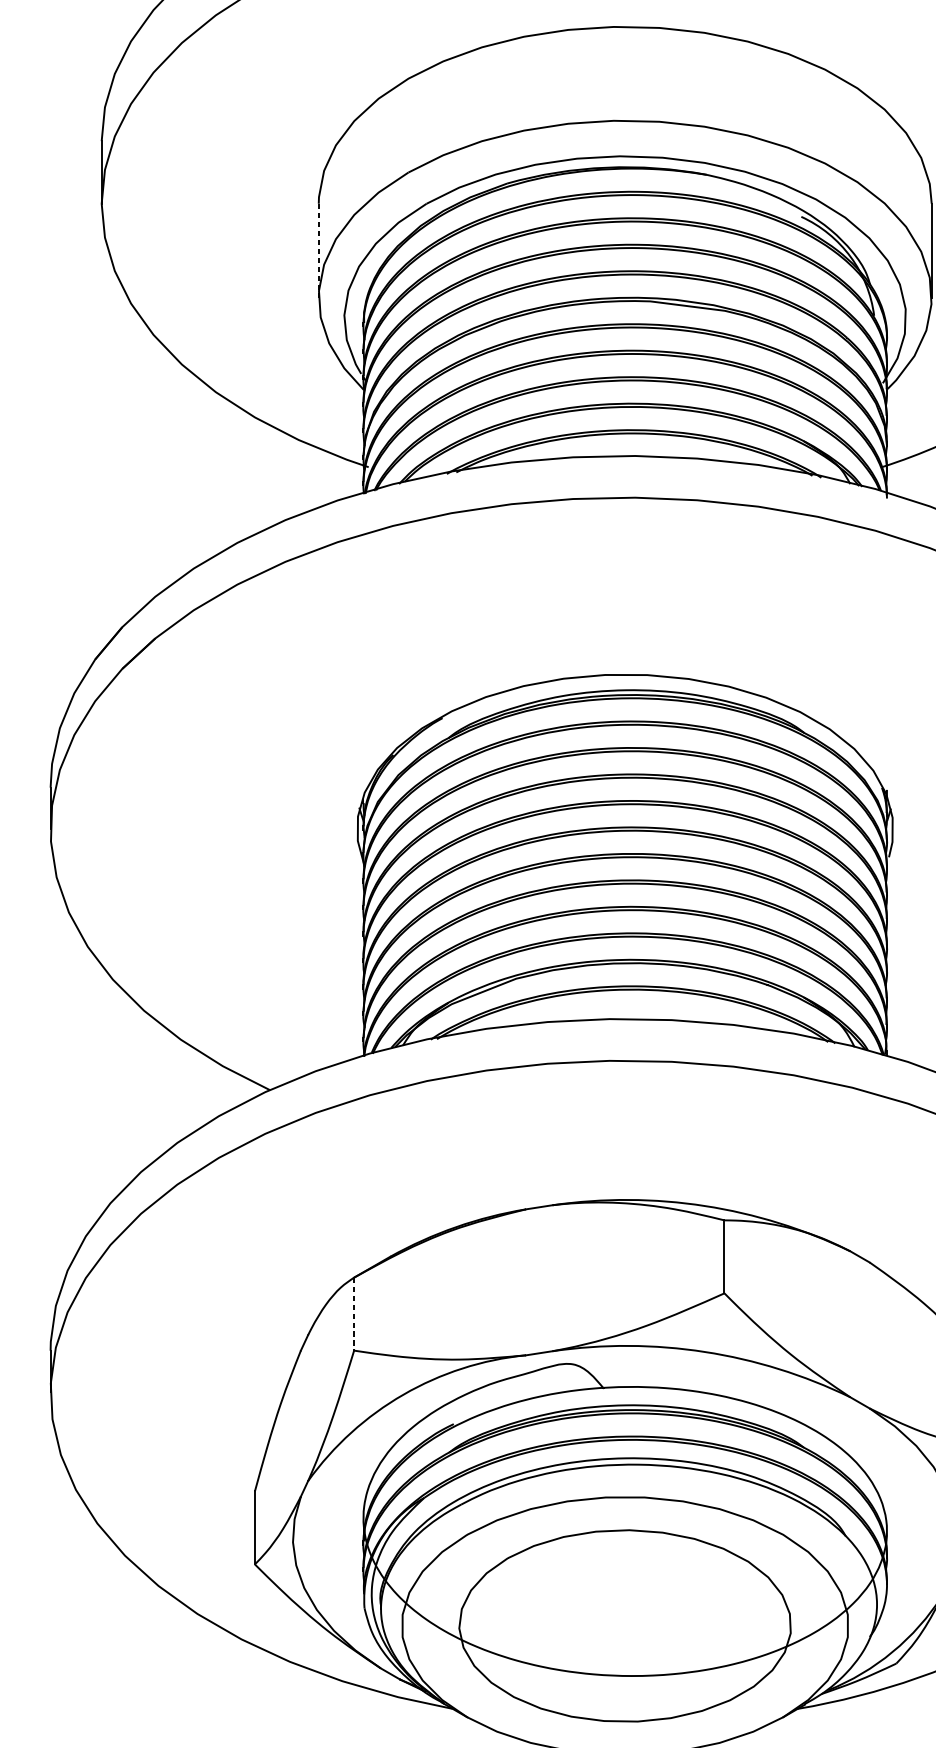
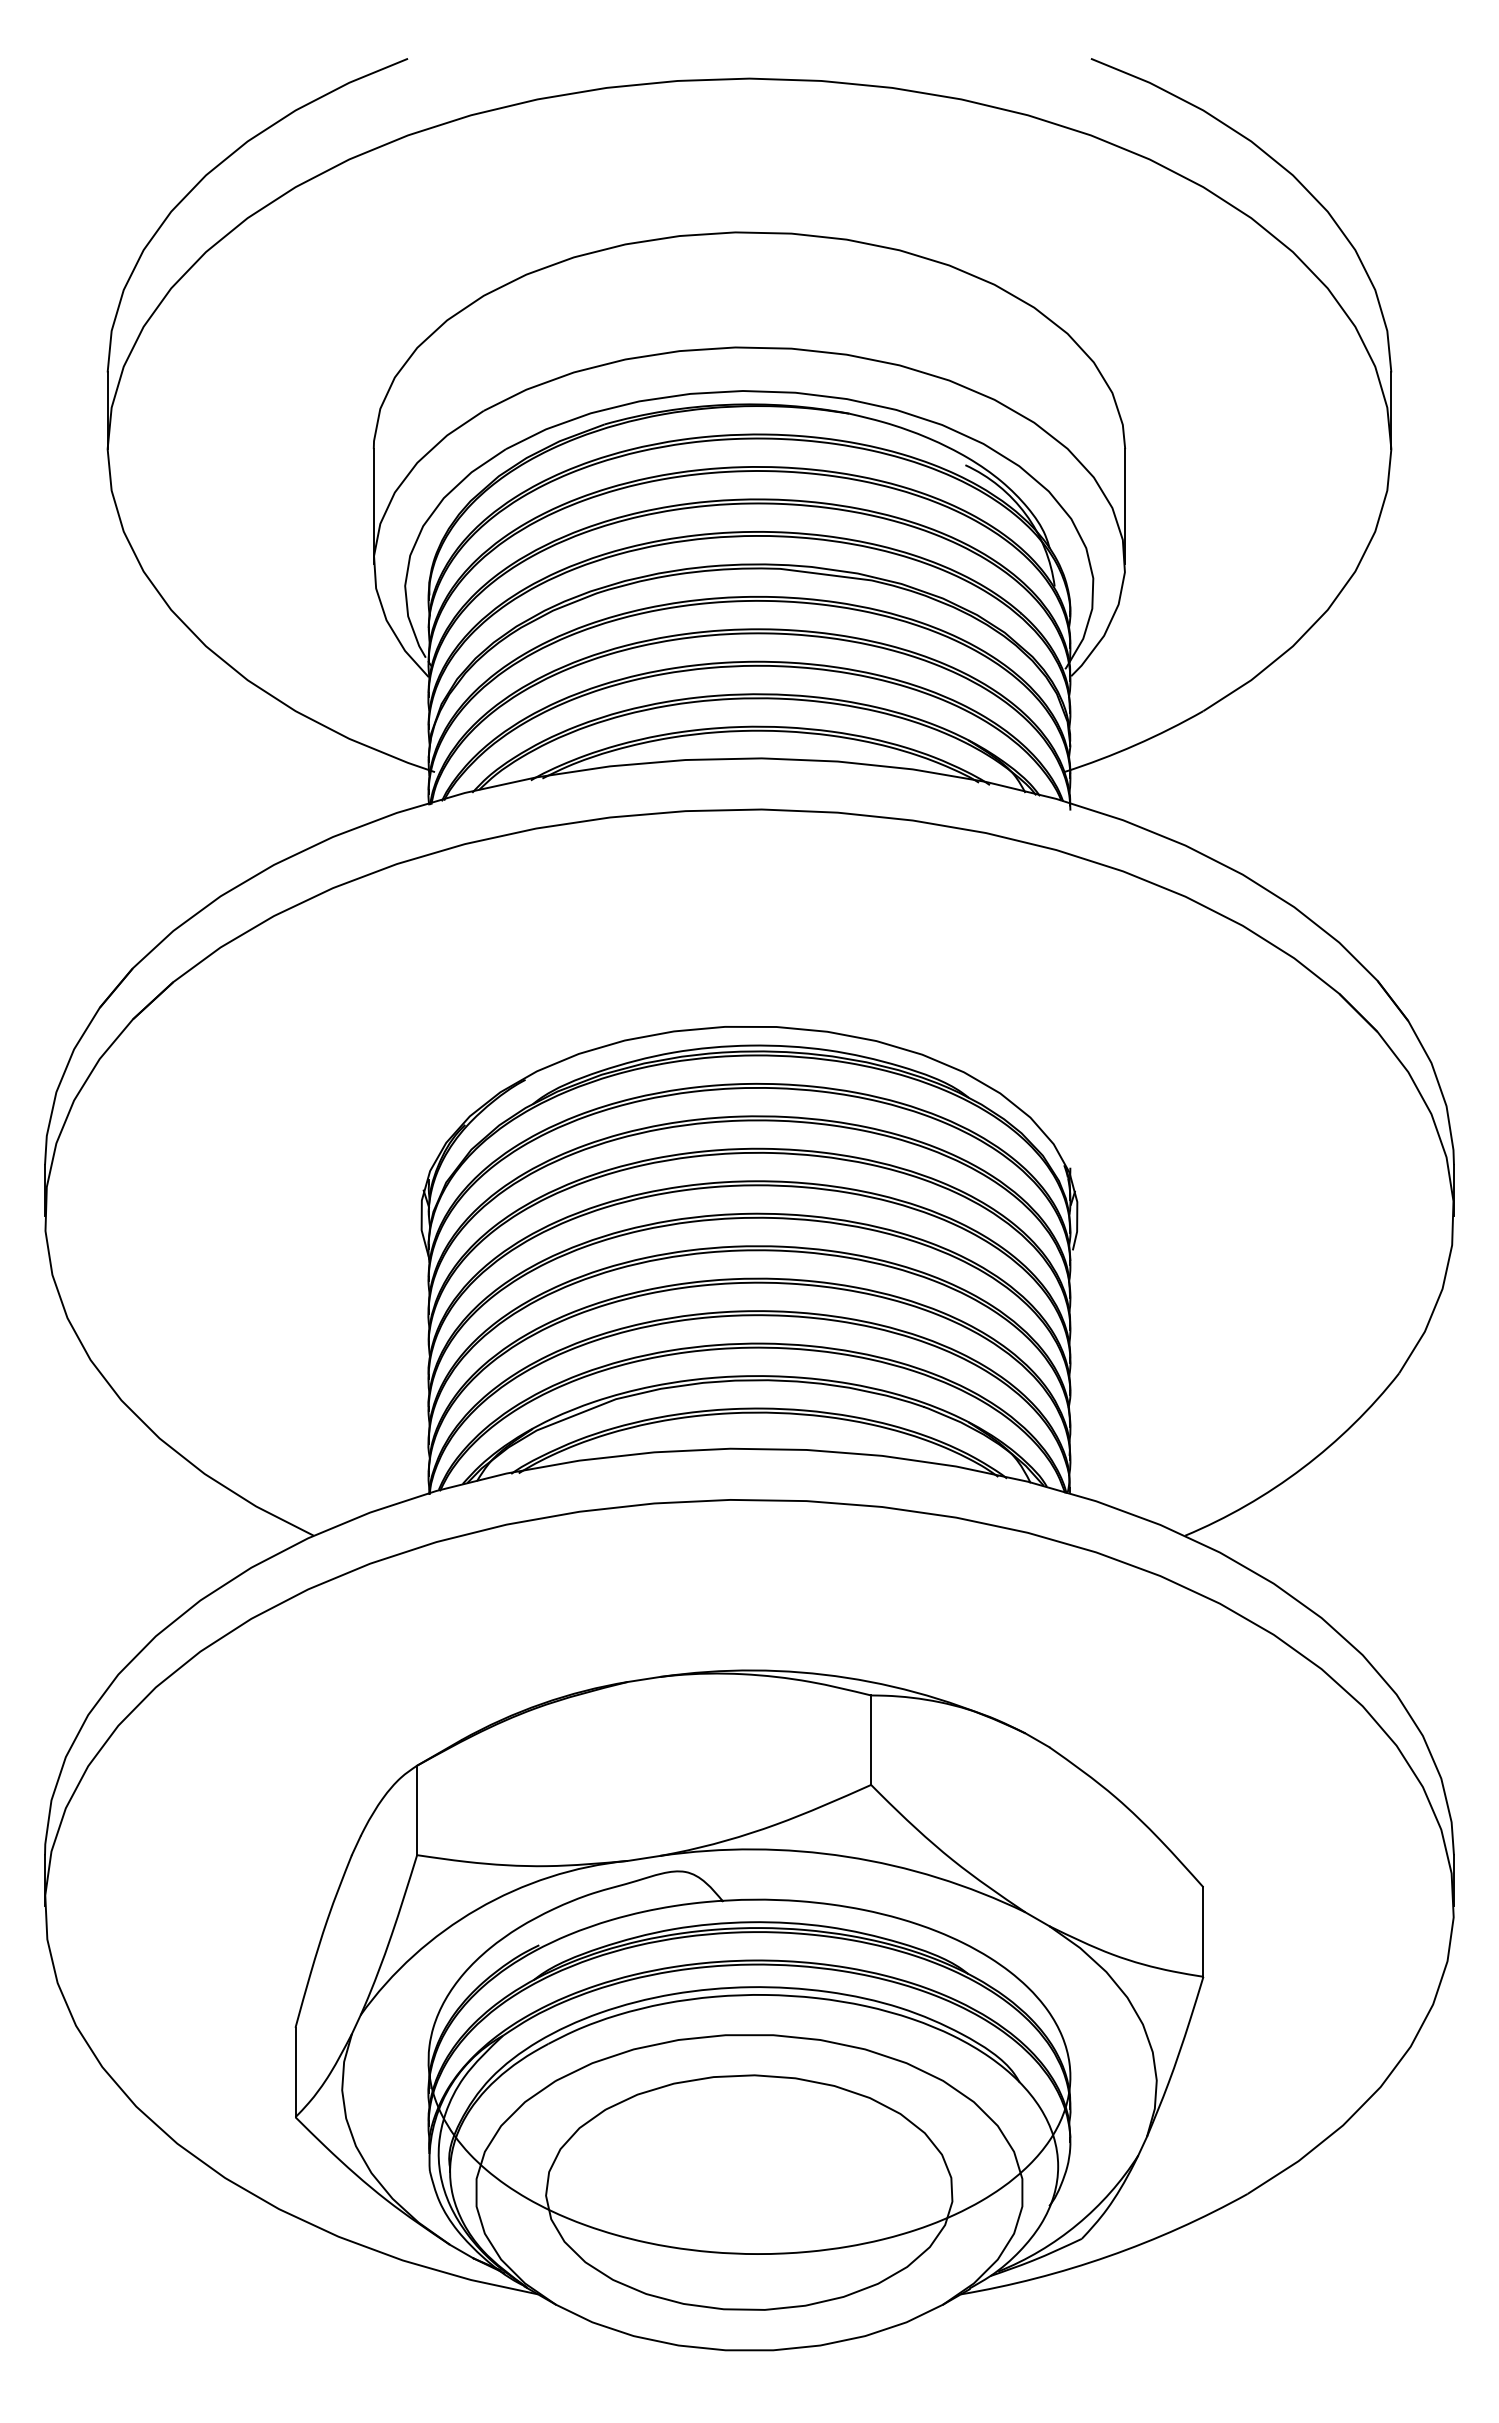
line: (318, 250) -> (373, 506), dashed -> solid
line: (354, 1314) -> (417, 1810), dashed -> solid

